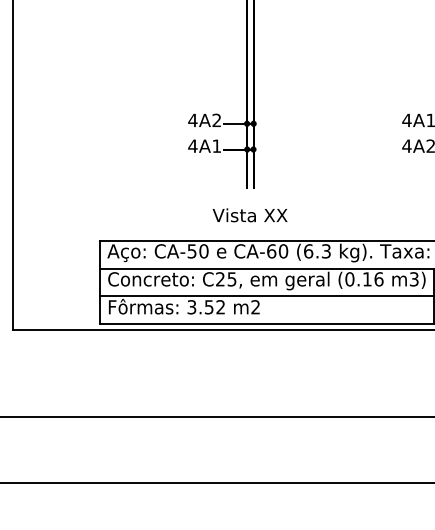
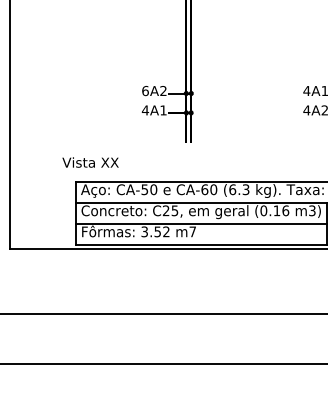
text: (191, 119) -> (144, 90), 4A2 -> 6A2
text: (249, 215) -> (90, 162), moved
text: (255, 306) -> (192, 231), m2 -> m7

